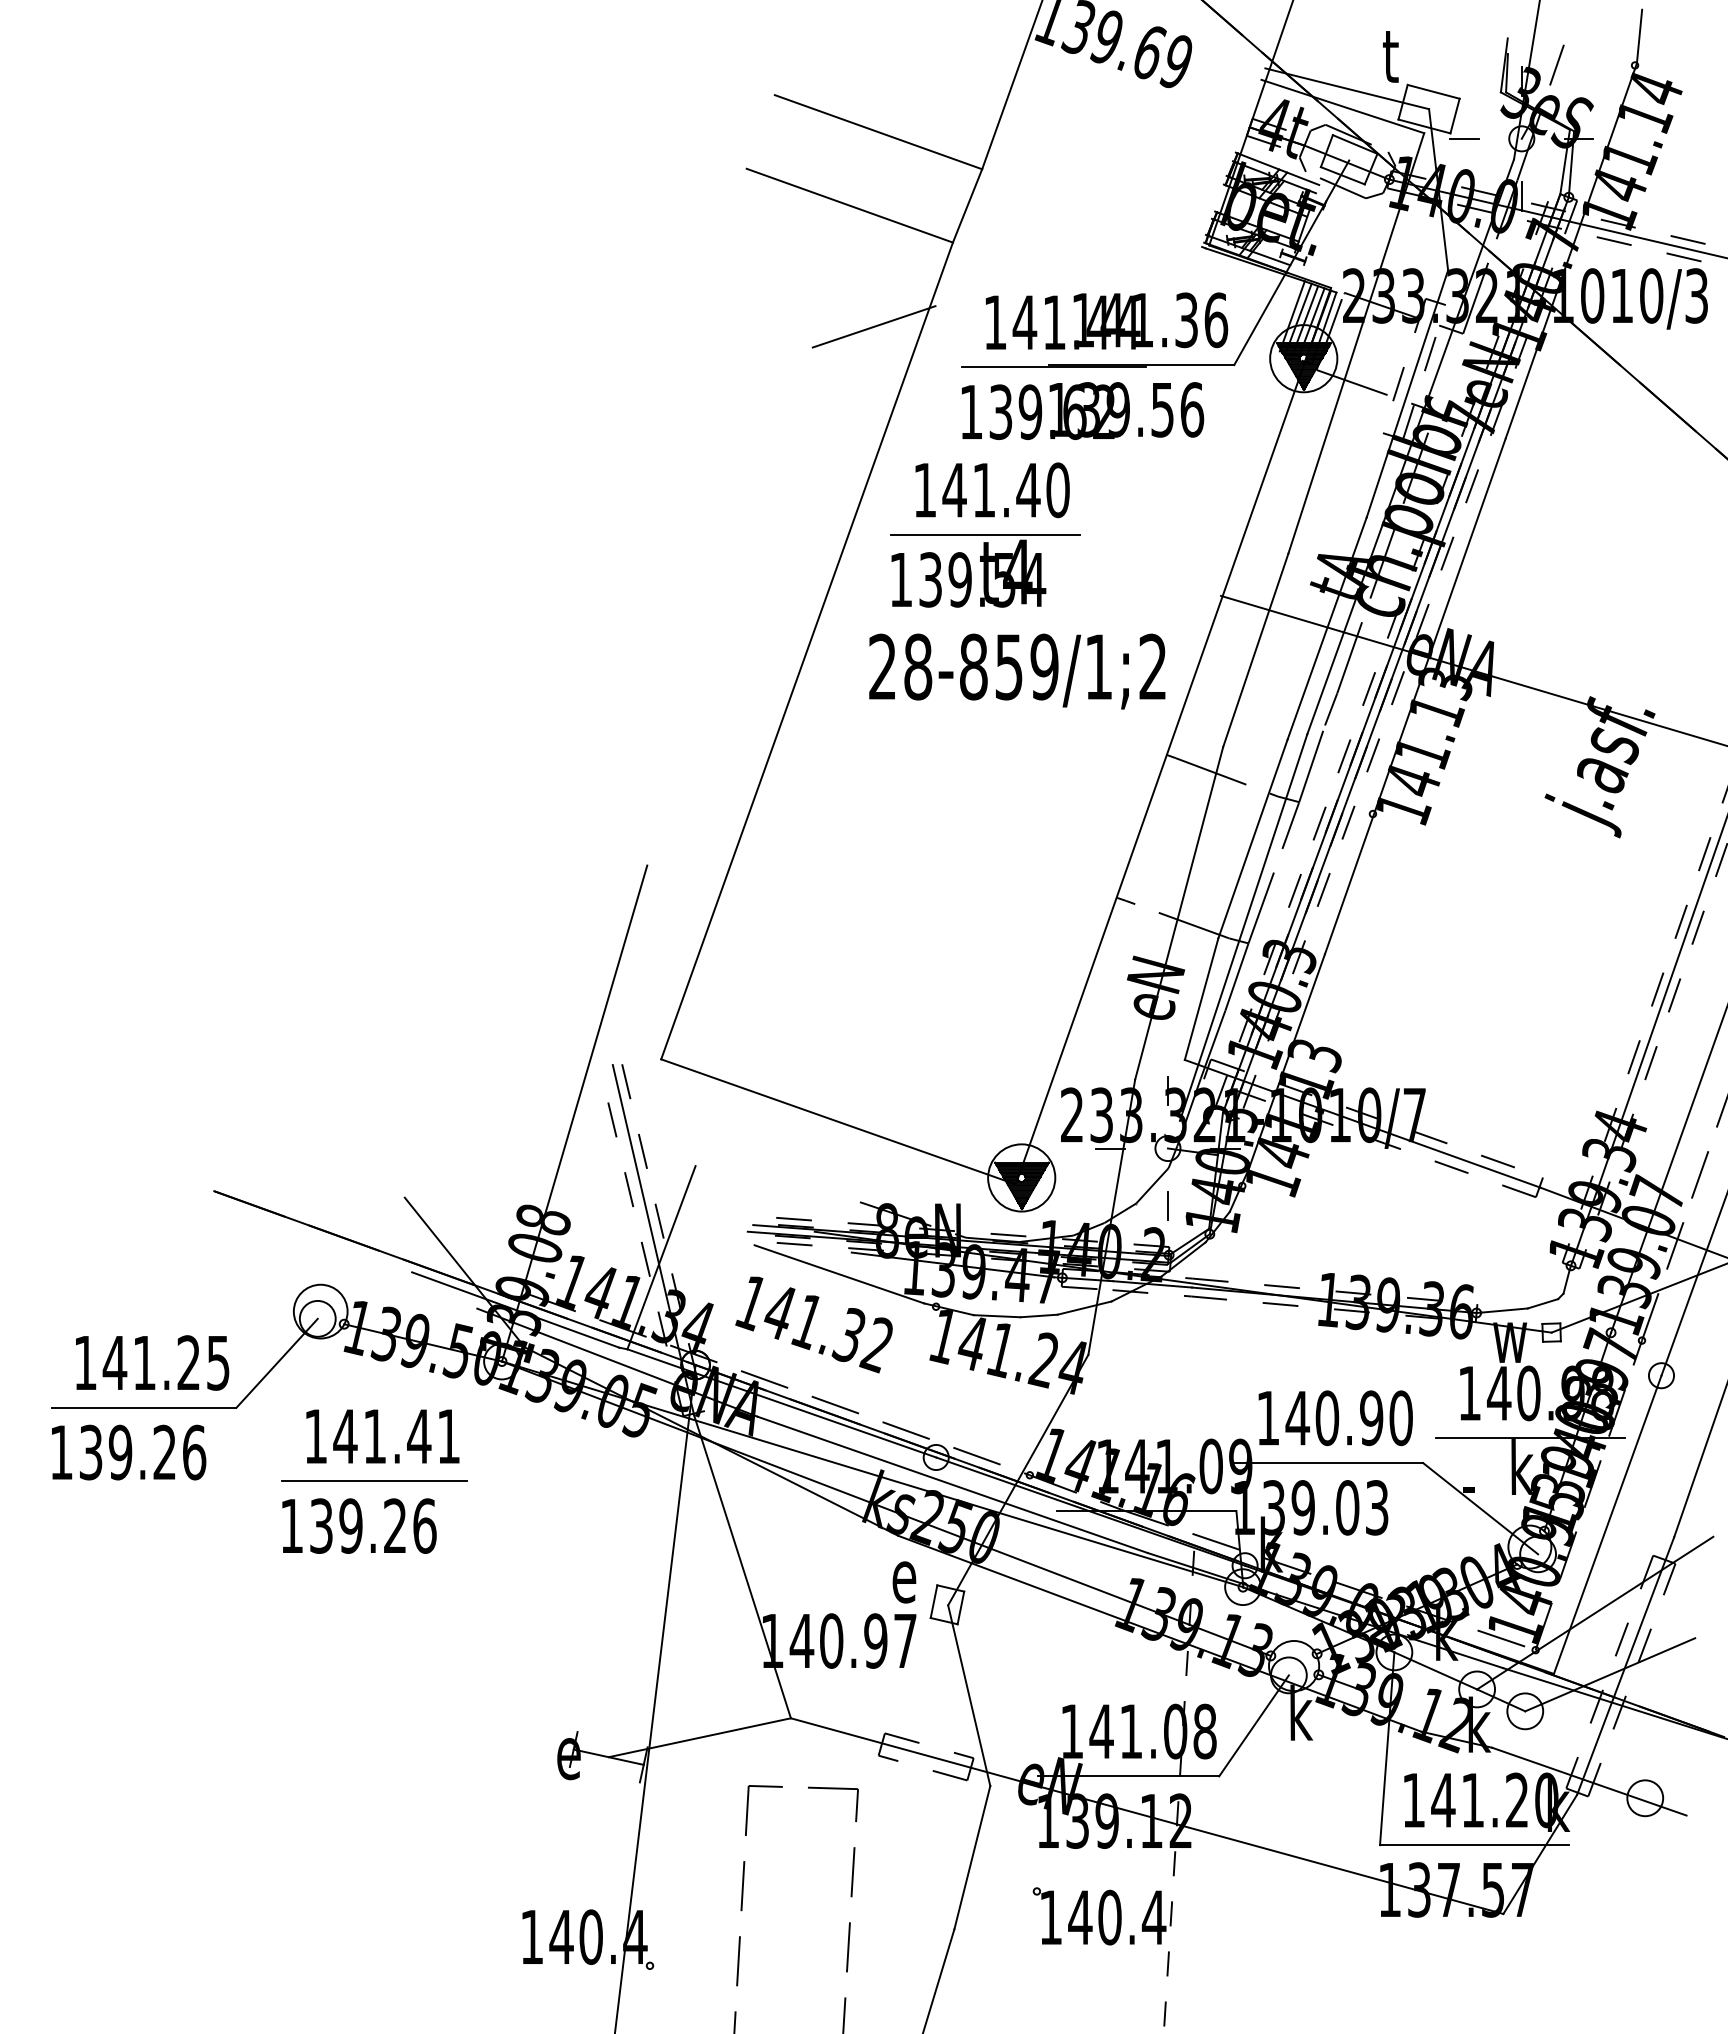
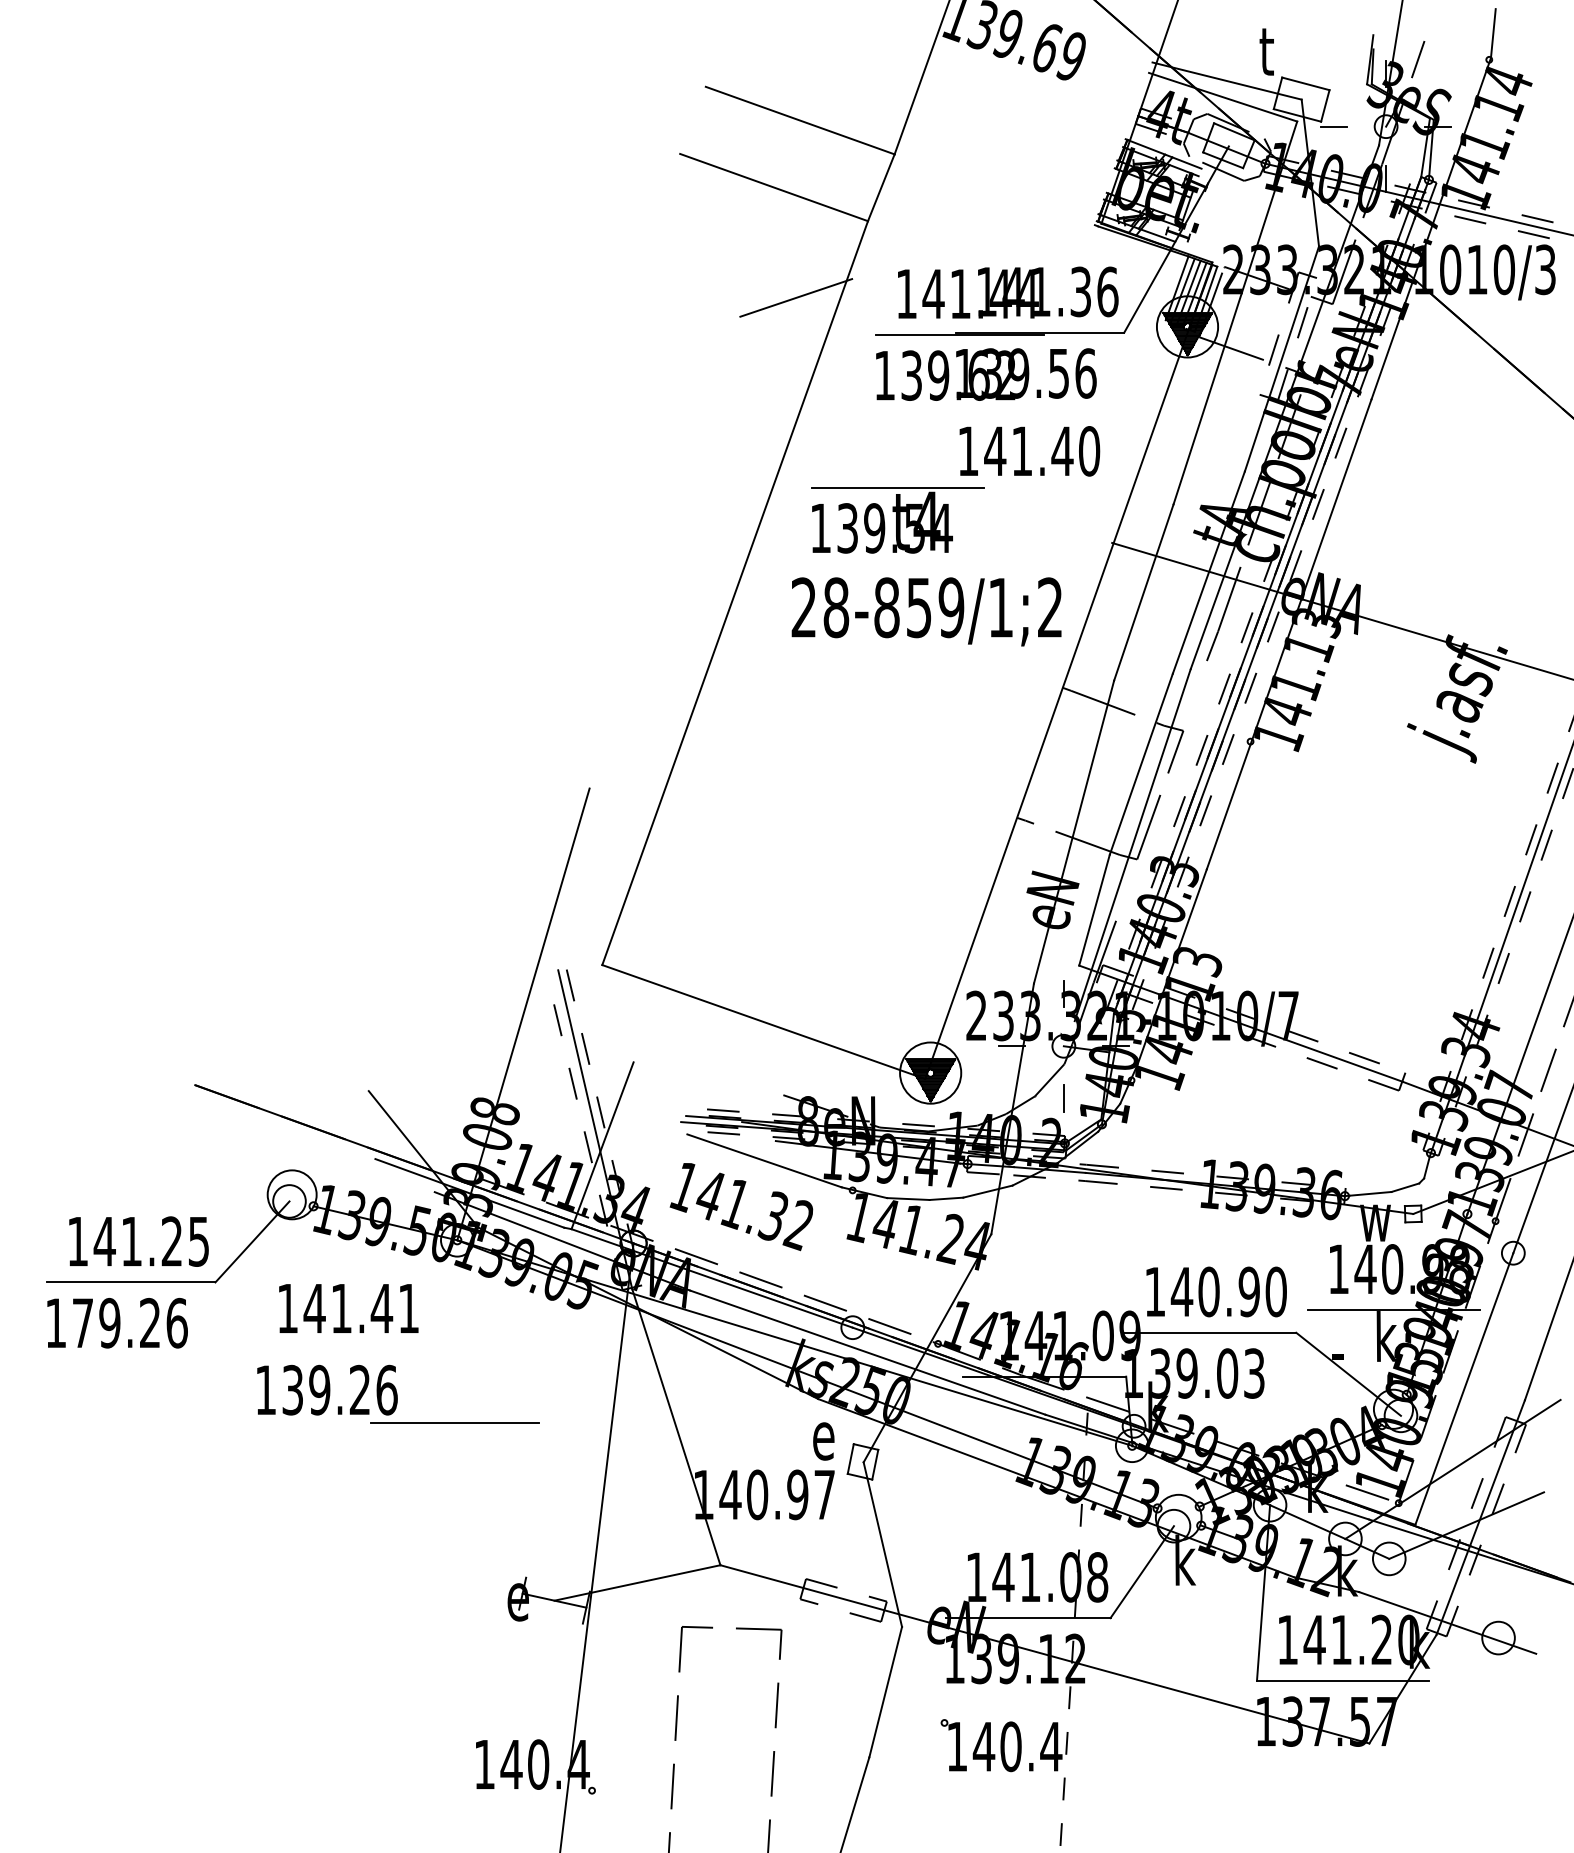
text: (992, 490) -> (1029, 451), moved
line: (1312, 763) -> (1195, 695), removed
line: (1236, 976) -> (1126, 889), removed
text: (91, 1452) -> (83, 1323), 139.26 -> 179.26
line: (374, 1480) -> (455, 1422), moved

